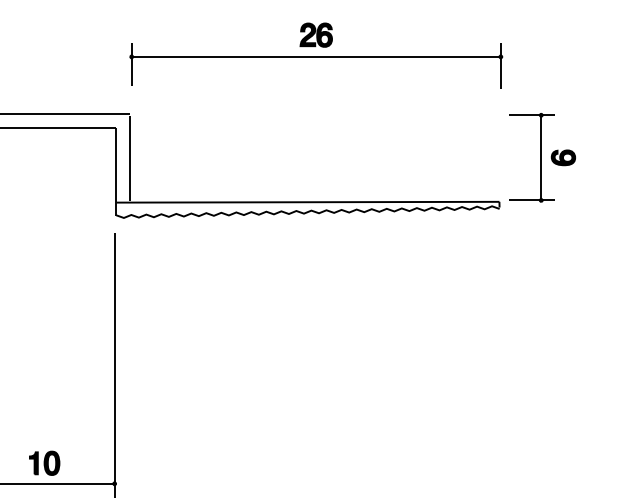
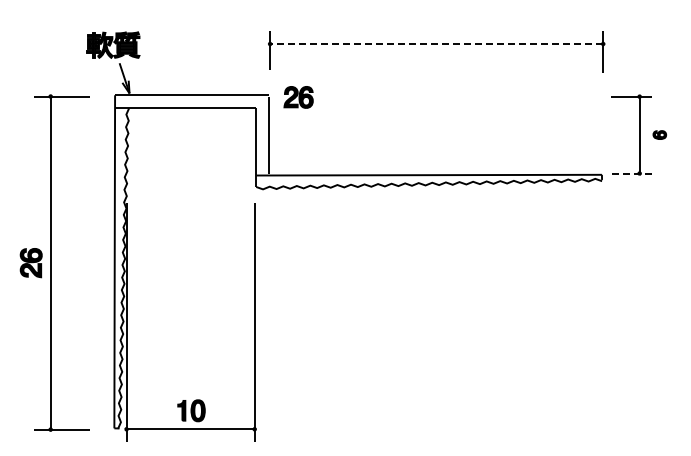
part: (316, 35) -> (298, 97), moved
line: (316, 57) -> (436, 44), solid -> dashed
part: (563, 157) -> (659, 134), size x0.6
line: (532, 200) -> (631, 173), solid -> dashed

